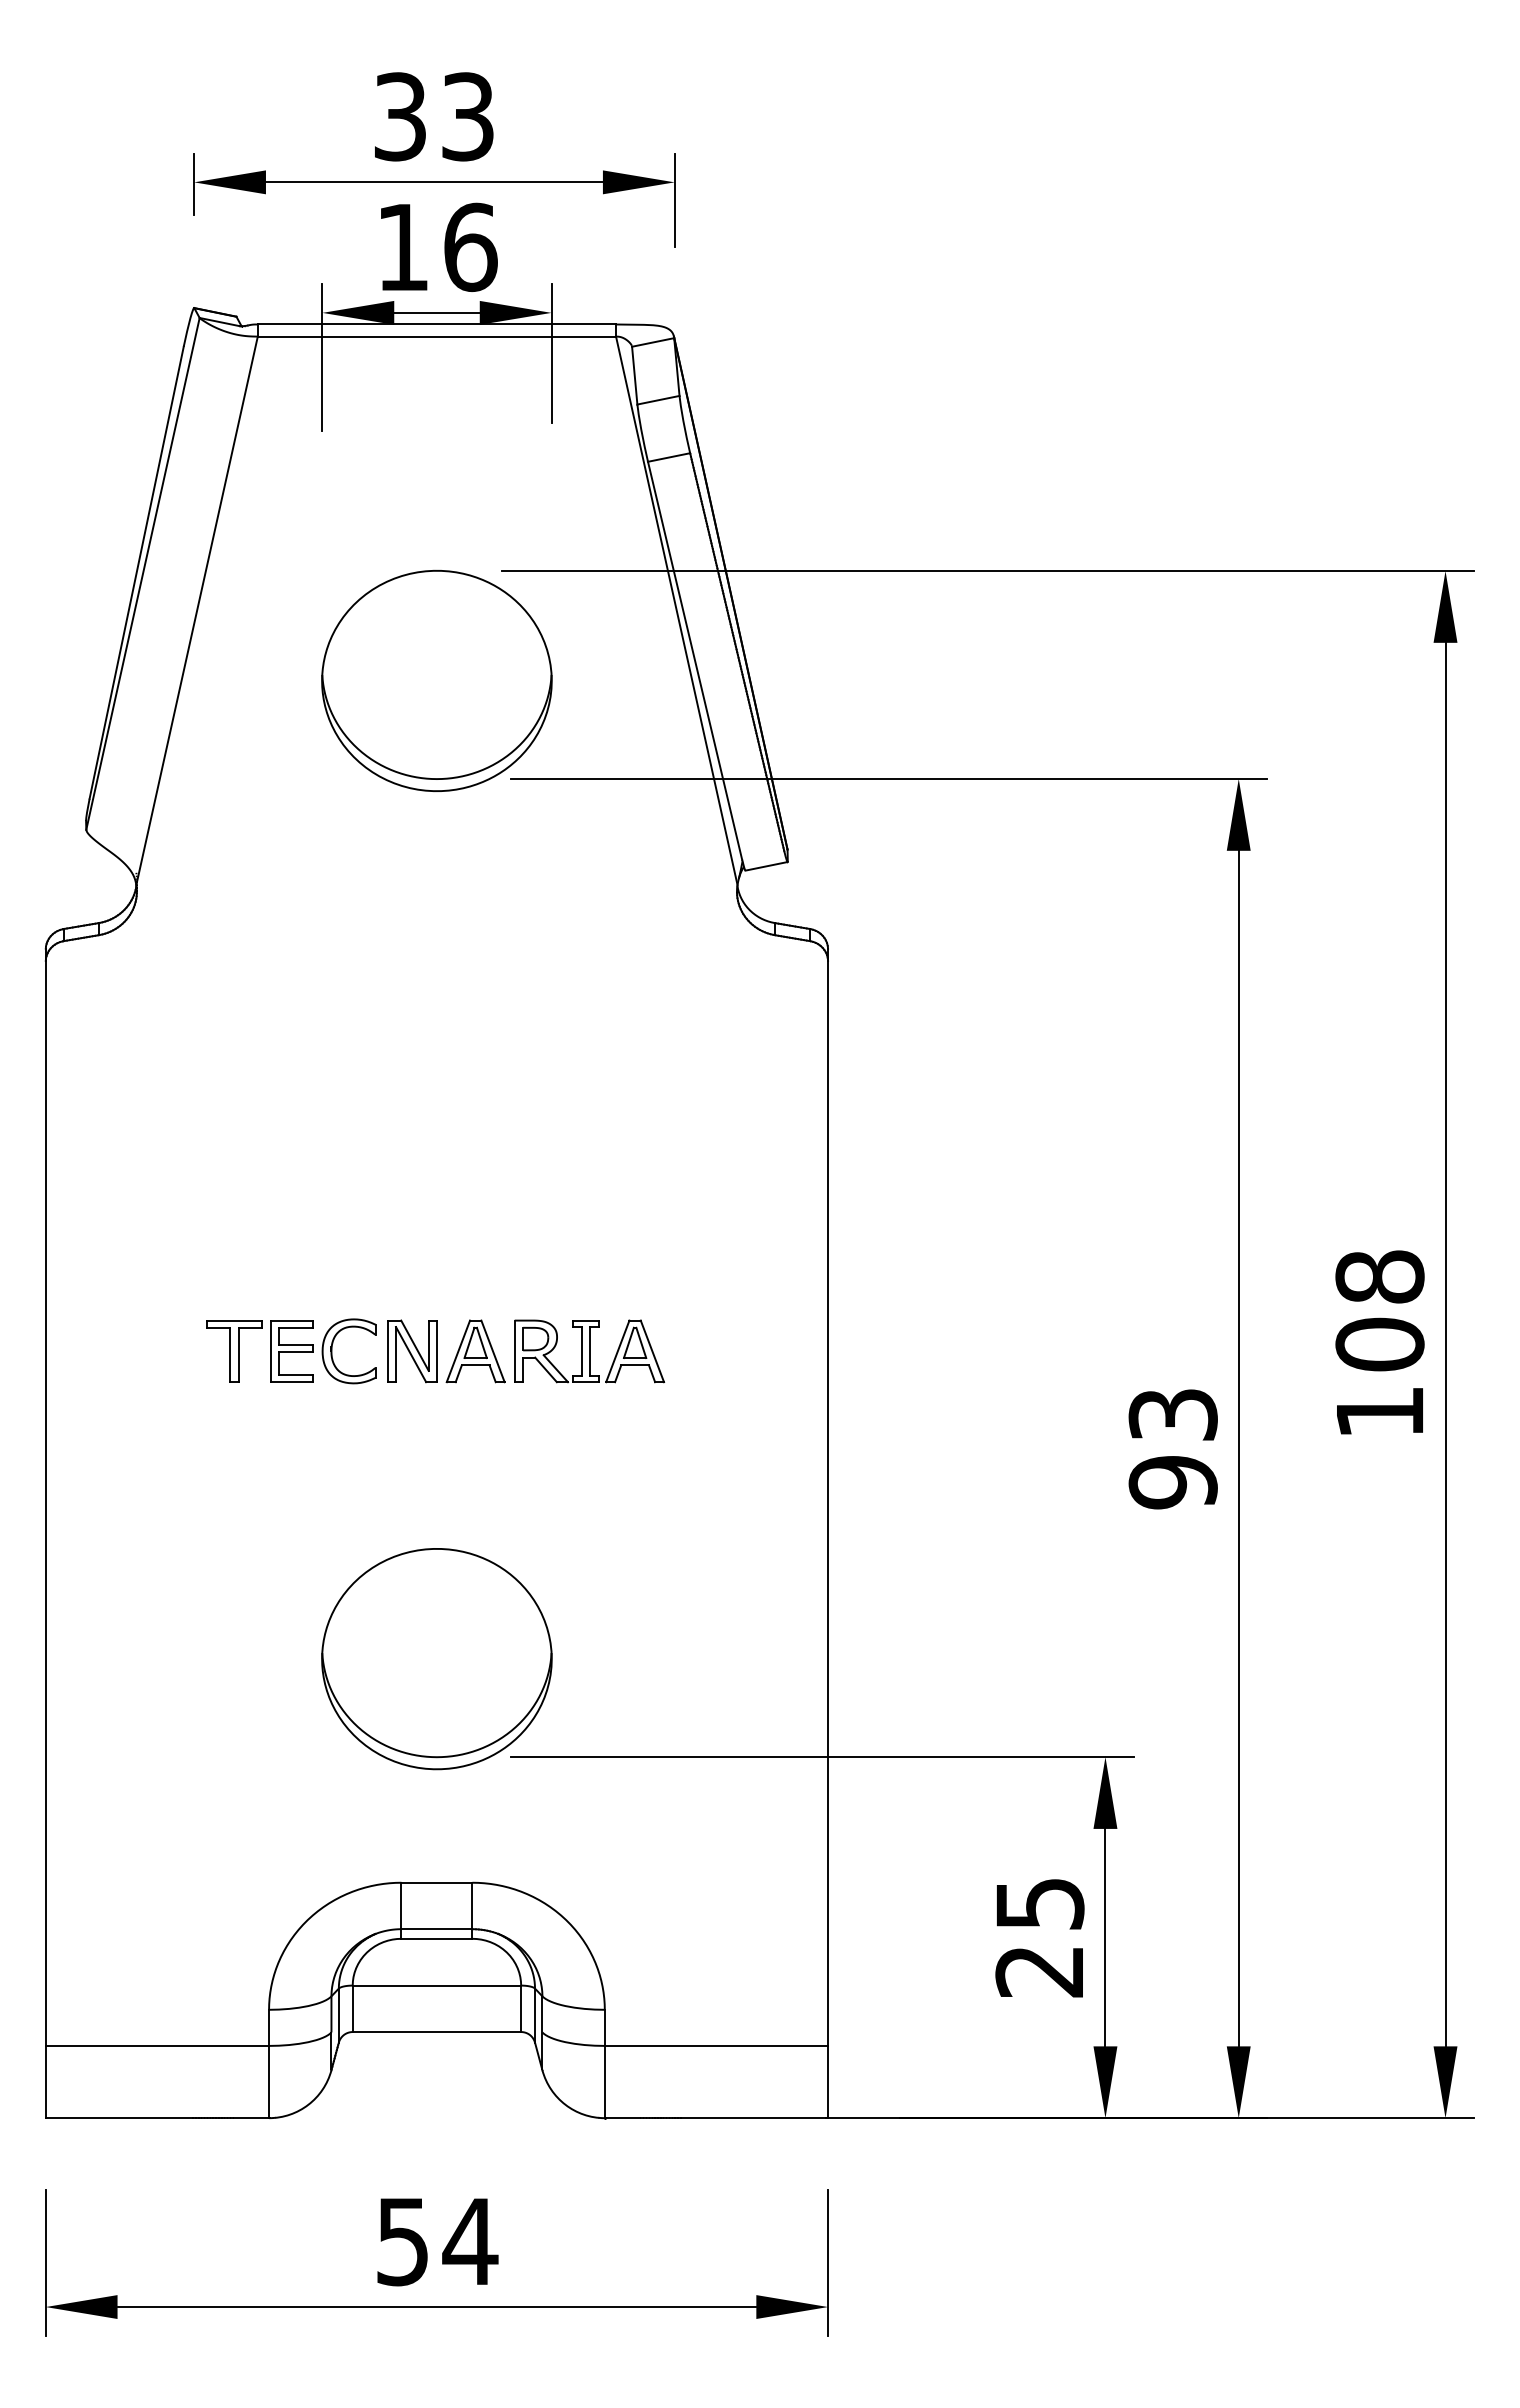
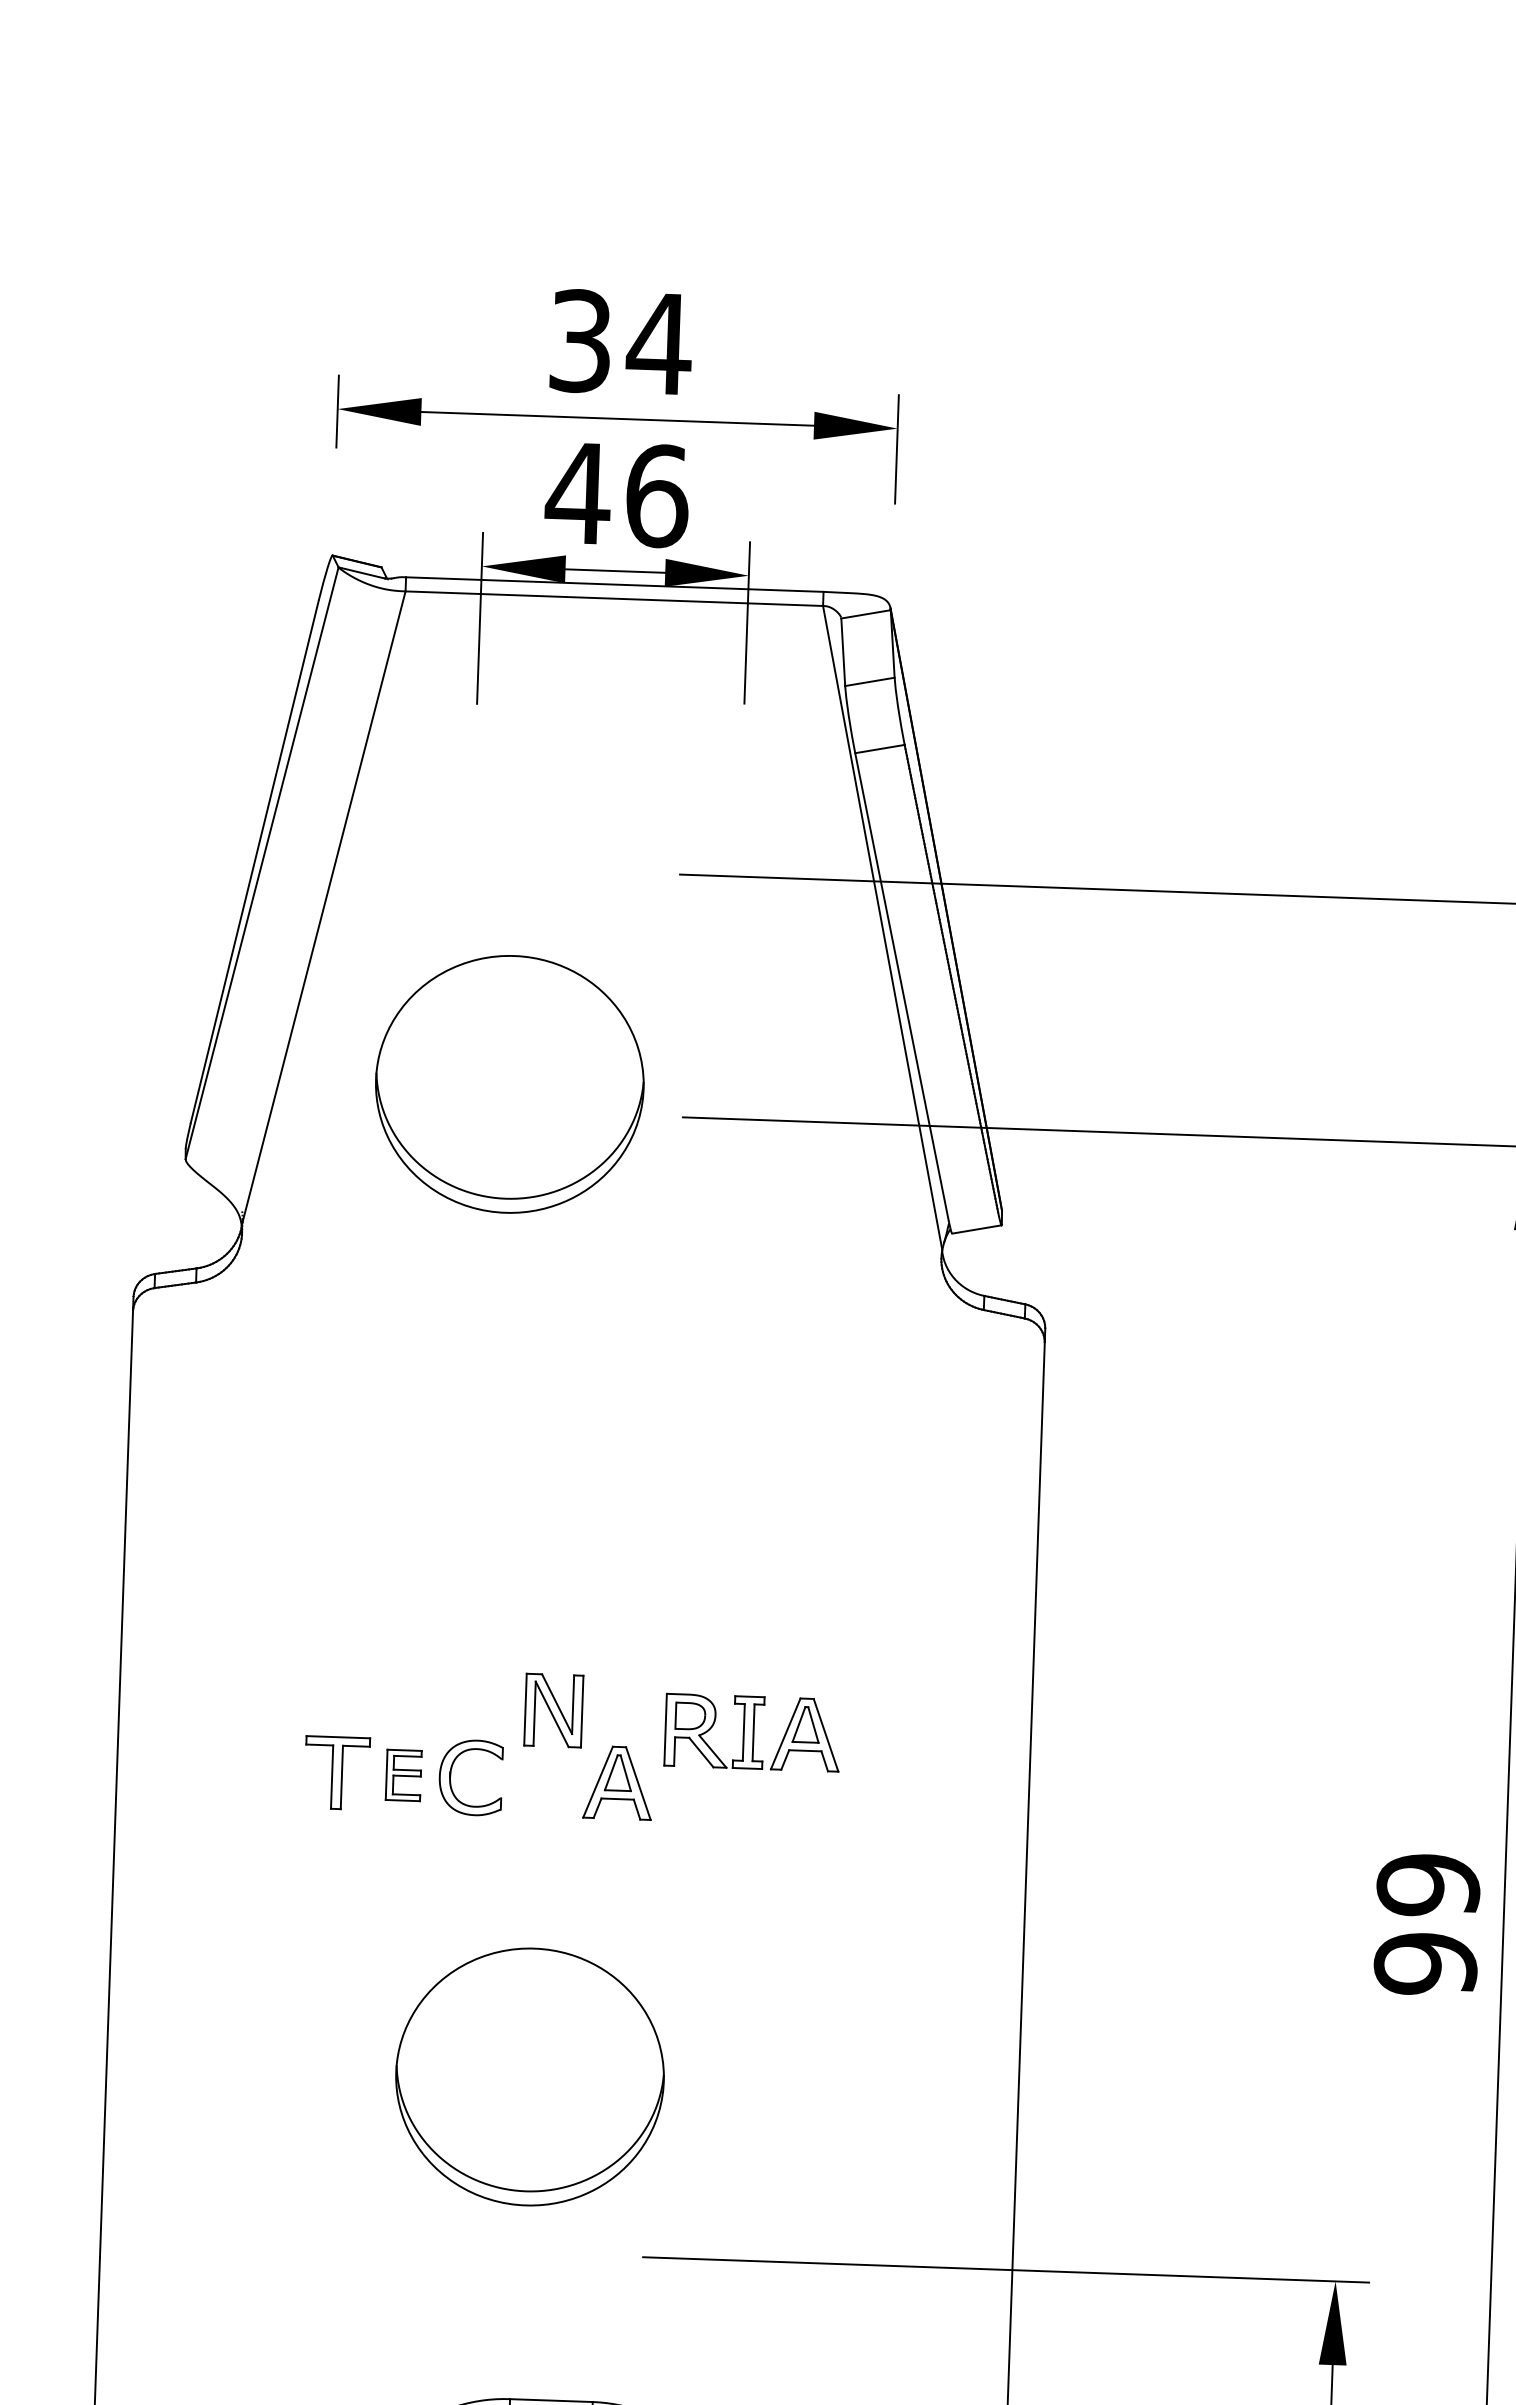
text: (467, 116) -> (658, 343), 33 -> 34
text: (402, 247) -> (577, 493), 16 -> 46
part: (436, 680) -> (509, 1083), moved
part: (291, 1351) -> (403, 1775), size x0.7
part: (412, 1351) -> (553, 1710), moved
part: (589, 1351) -> (752, 1732), moved
text: (1172, 1414) -> (1427, 1884), 93 -> 99
part: (436, 1659) -> (529, 2077), moved

